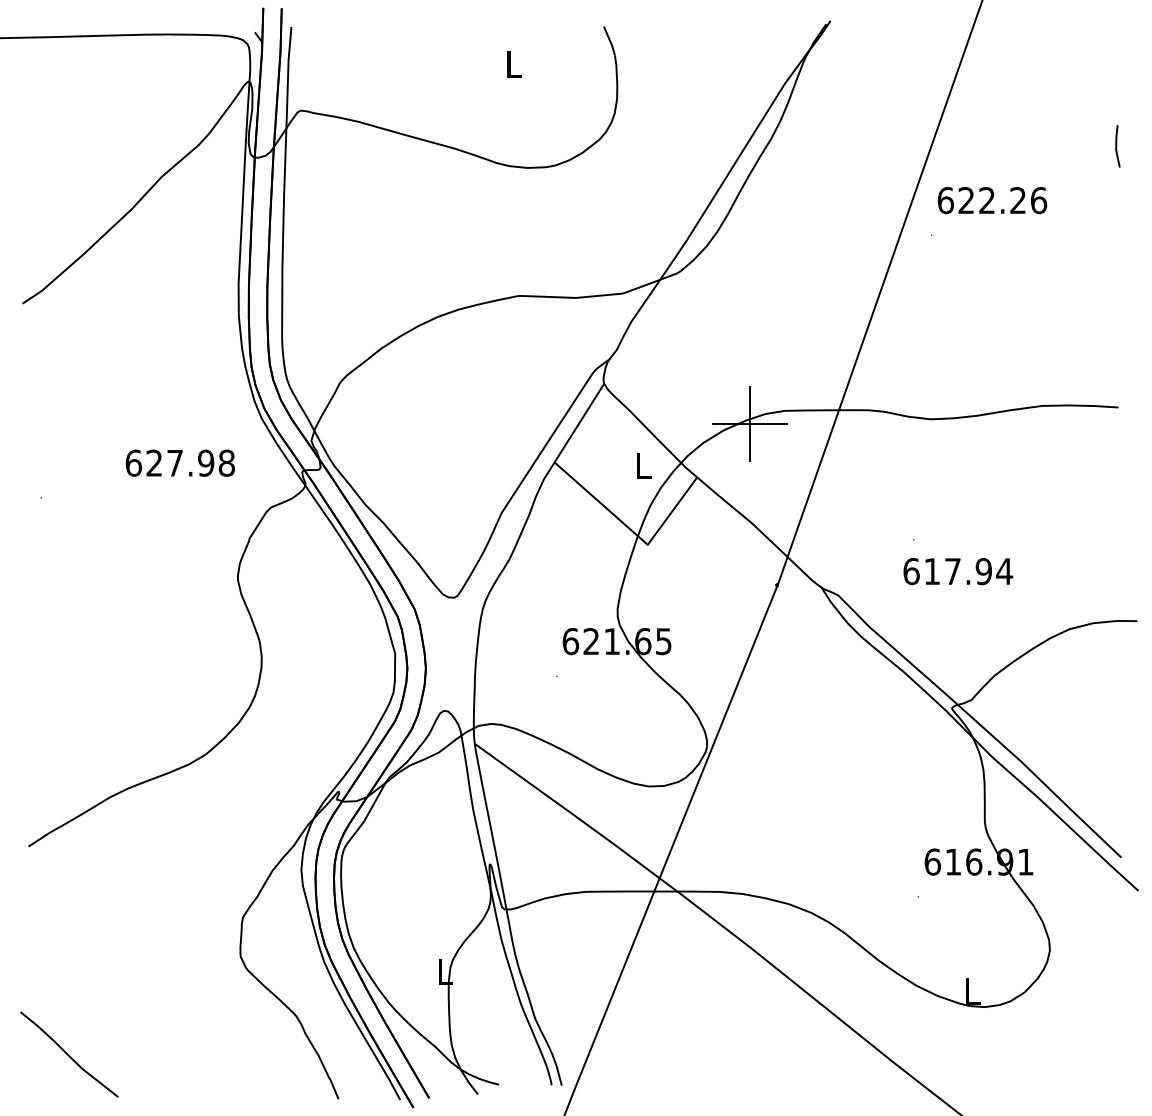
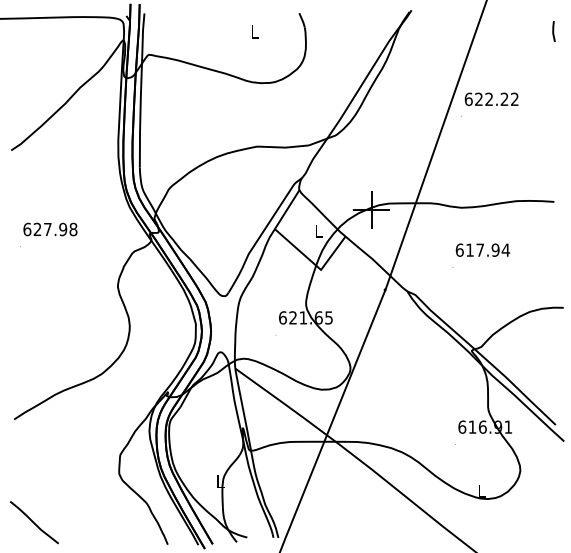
line: (1116, 146) -> (553, 31), moved
text: (1038, 200) -> (514, 99), 622.26 -> 622.22
text: (180, 463) -> (50, 229), moved
text: (957, 570) -> (482, 249), moved

